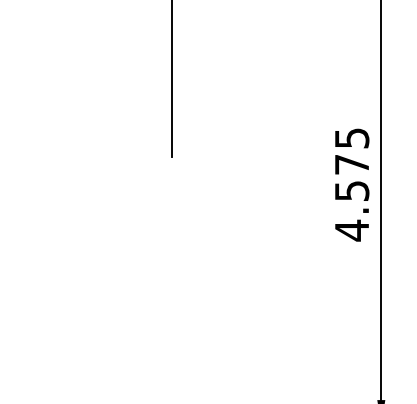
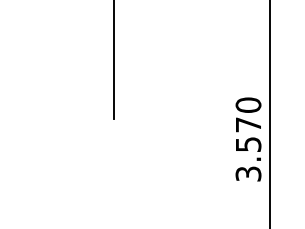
text: (351, 184) -> (248, 139), 4.575 -> 3.570

